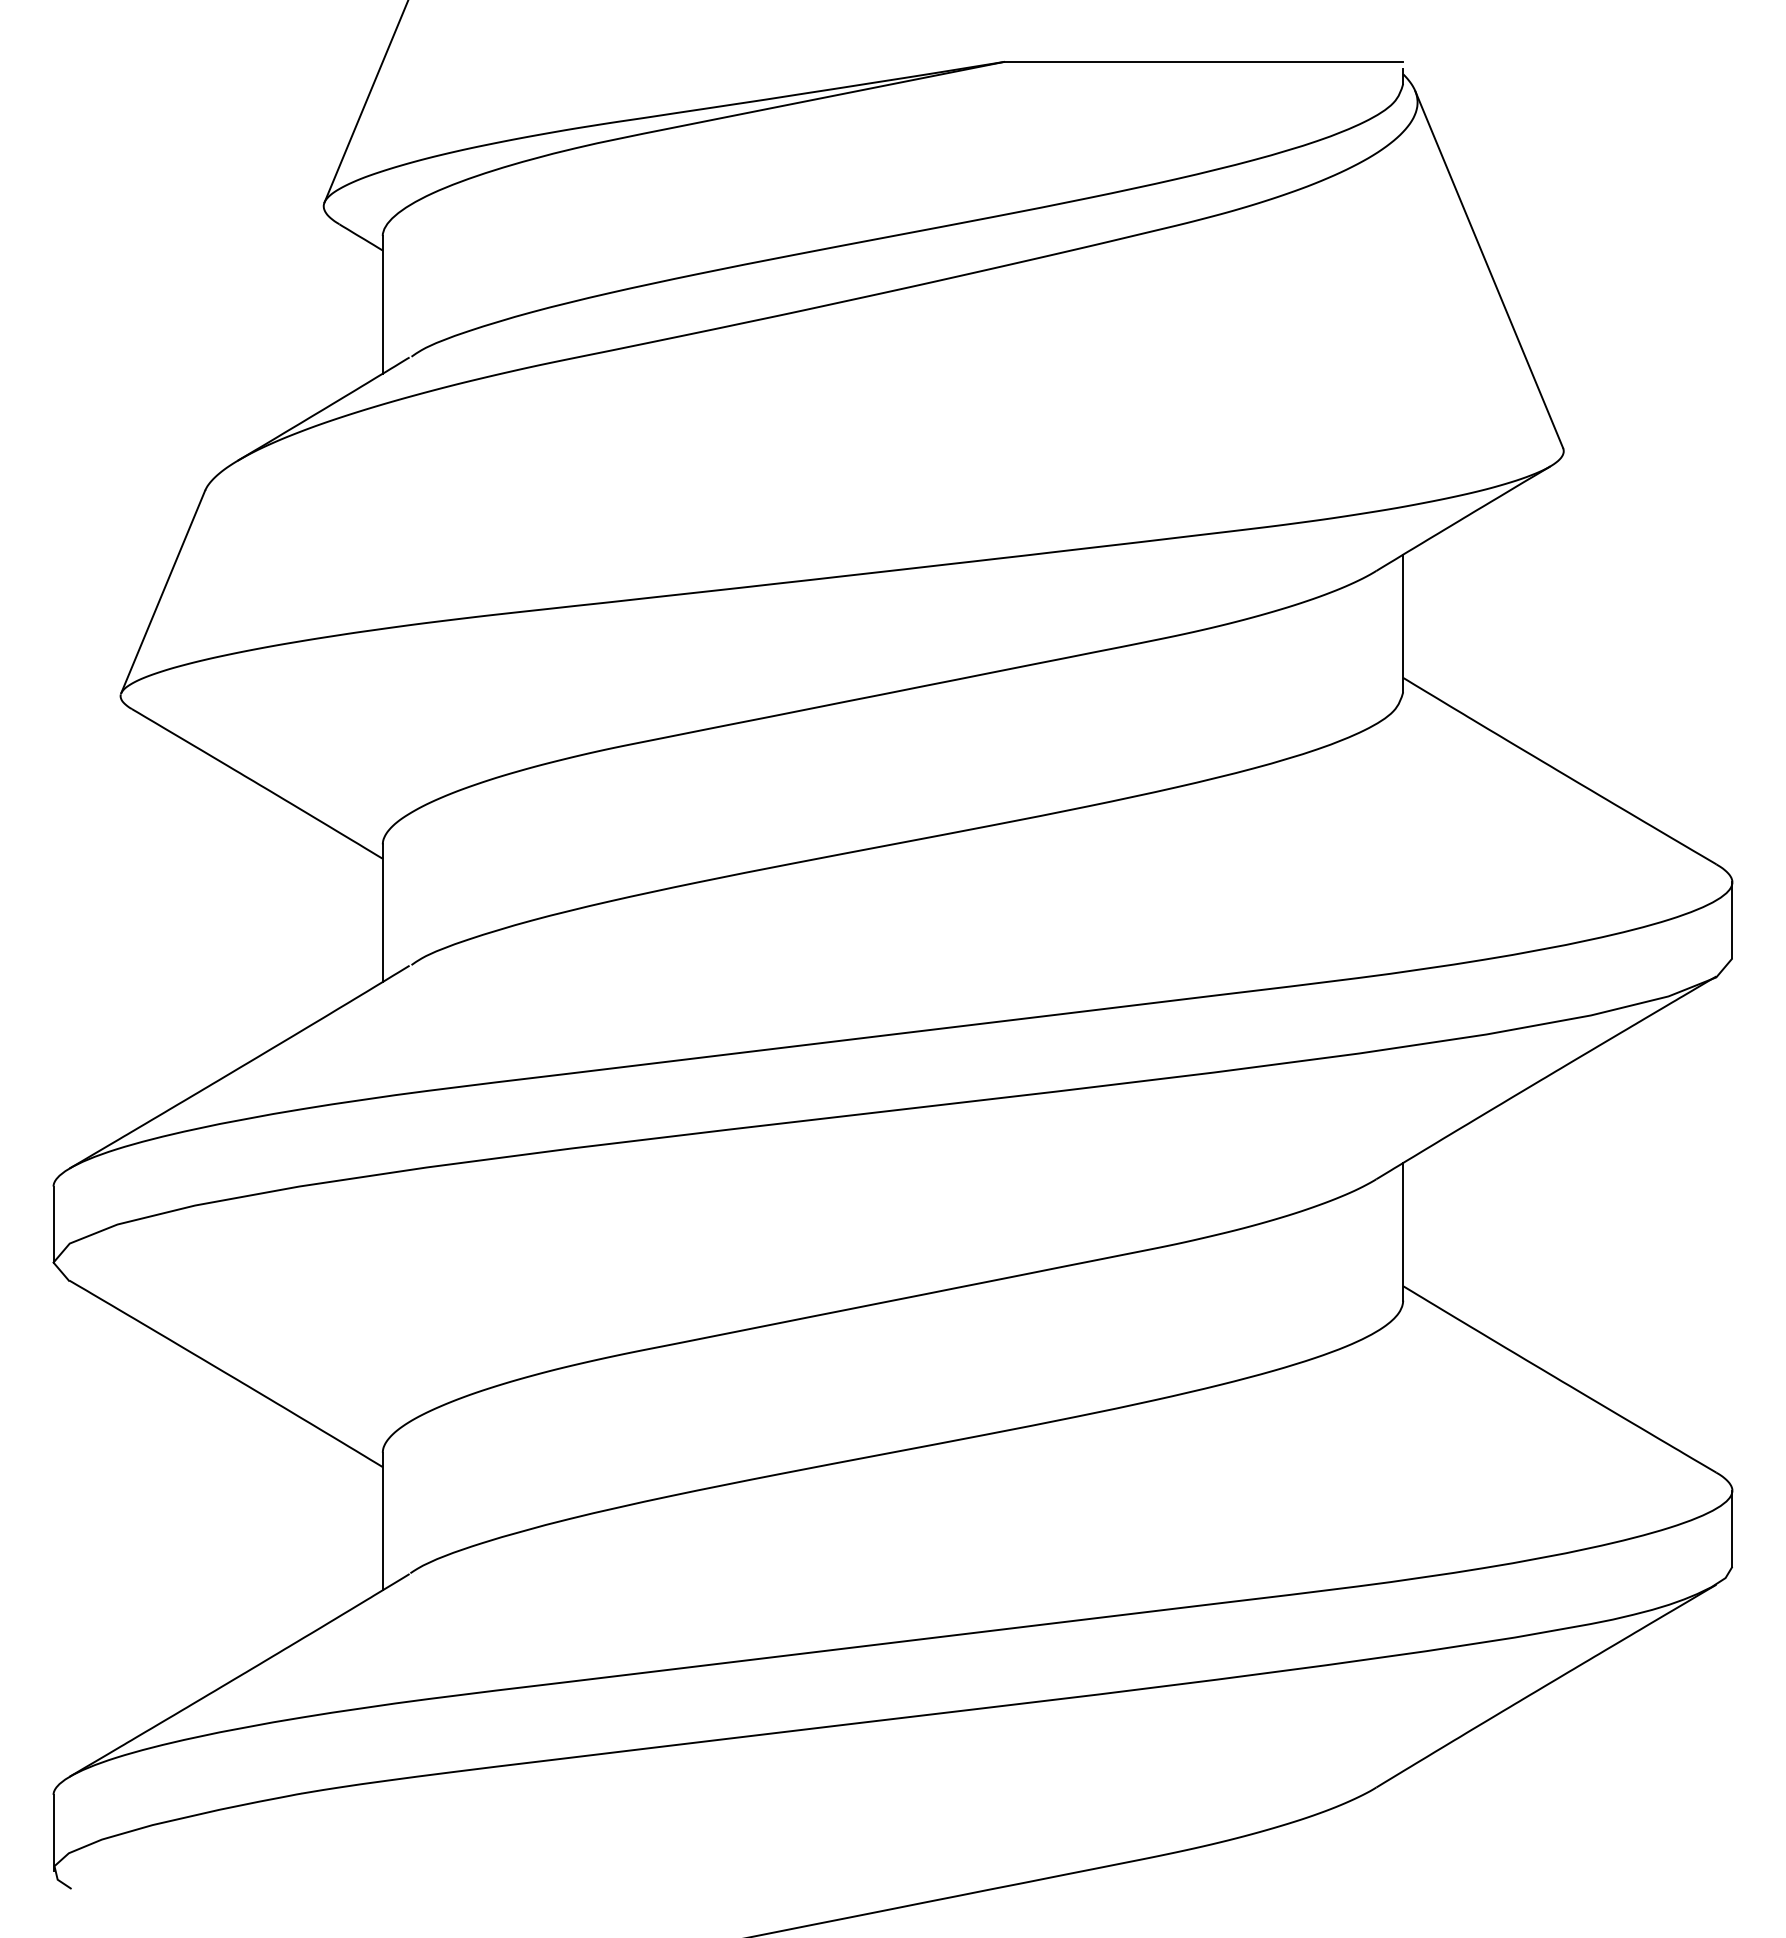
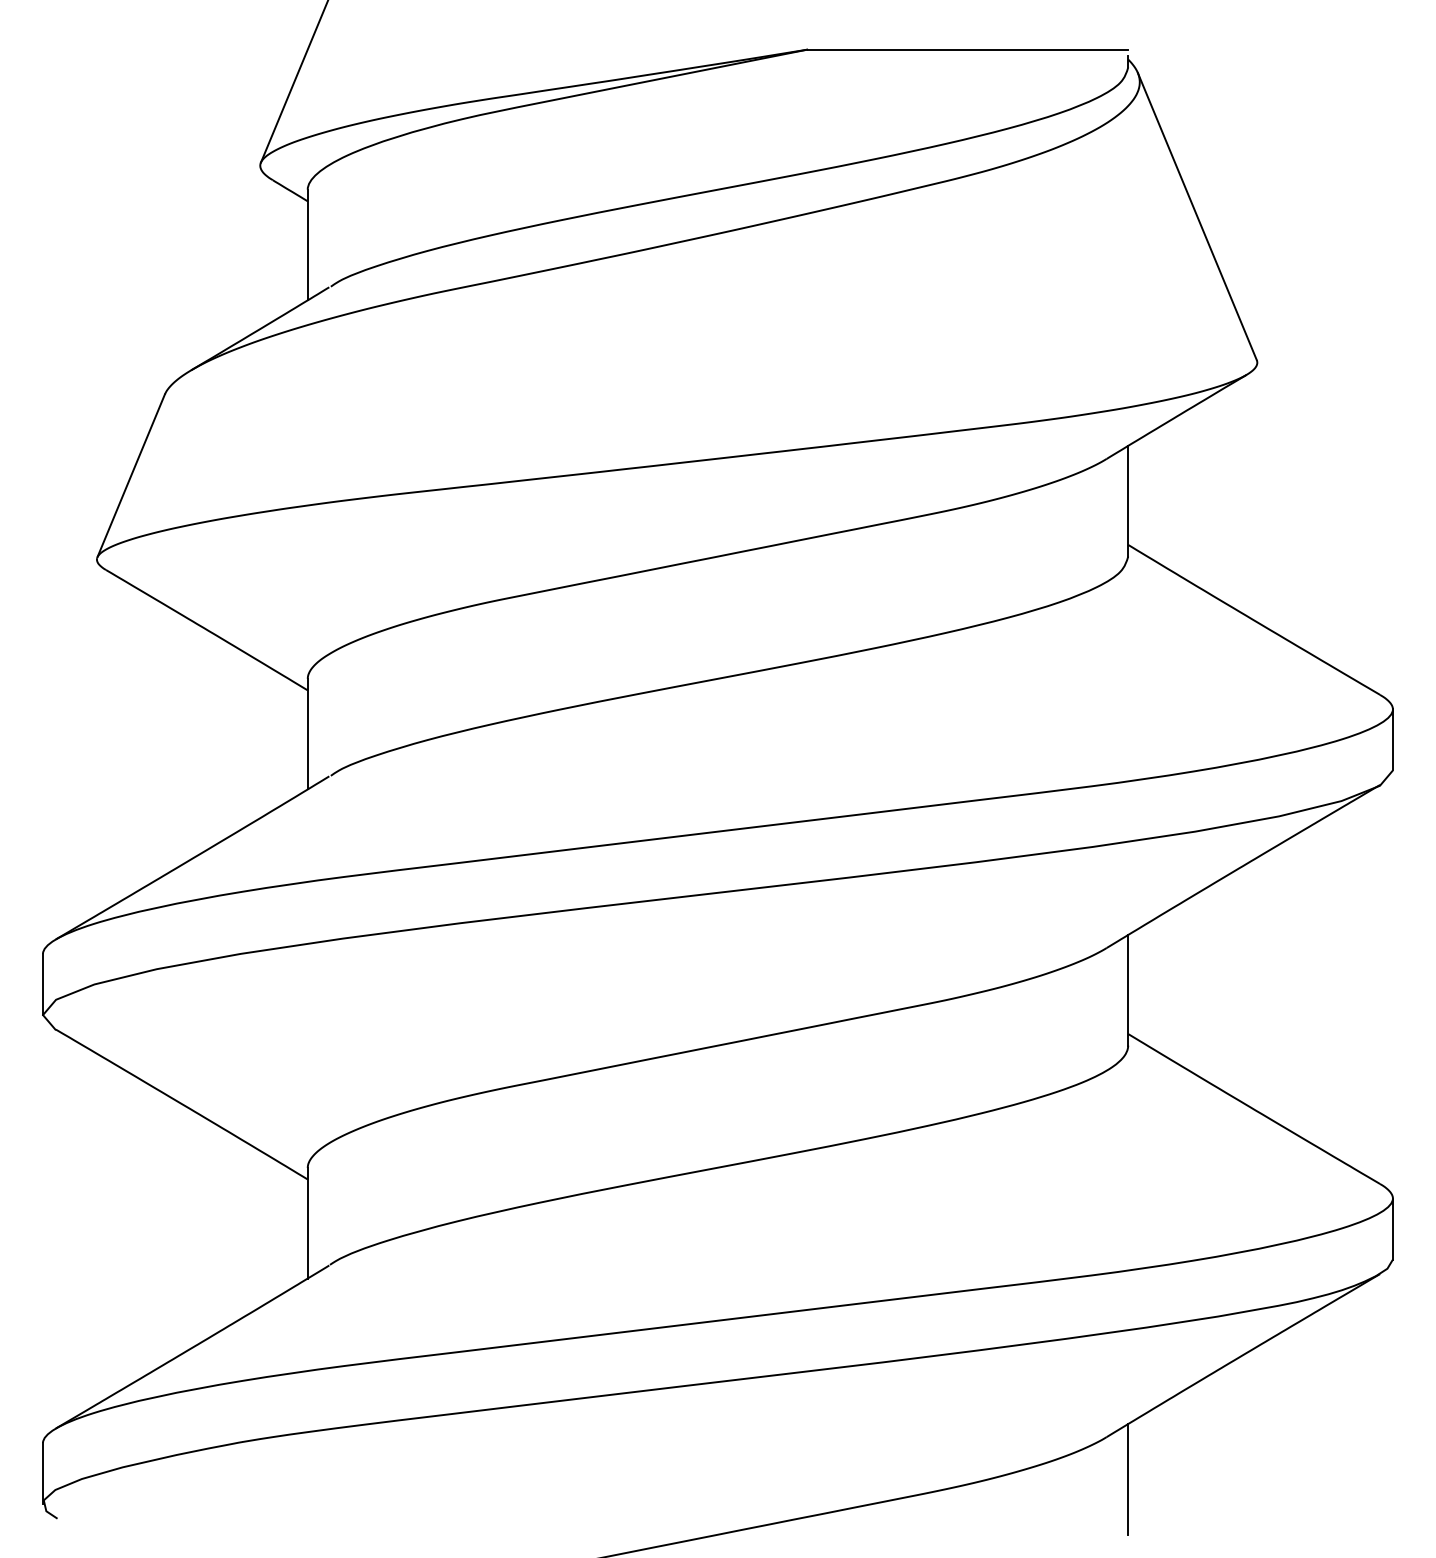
line: (1403, 1840) -> (1128, 1479), added

